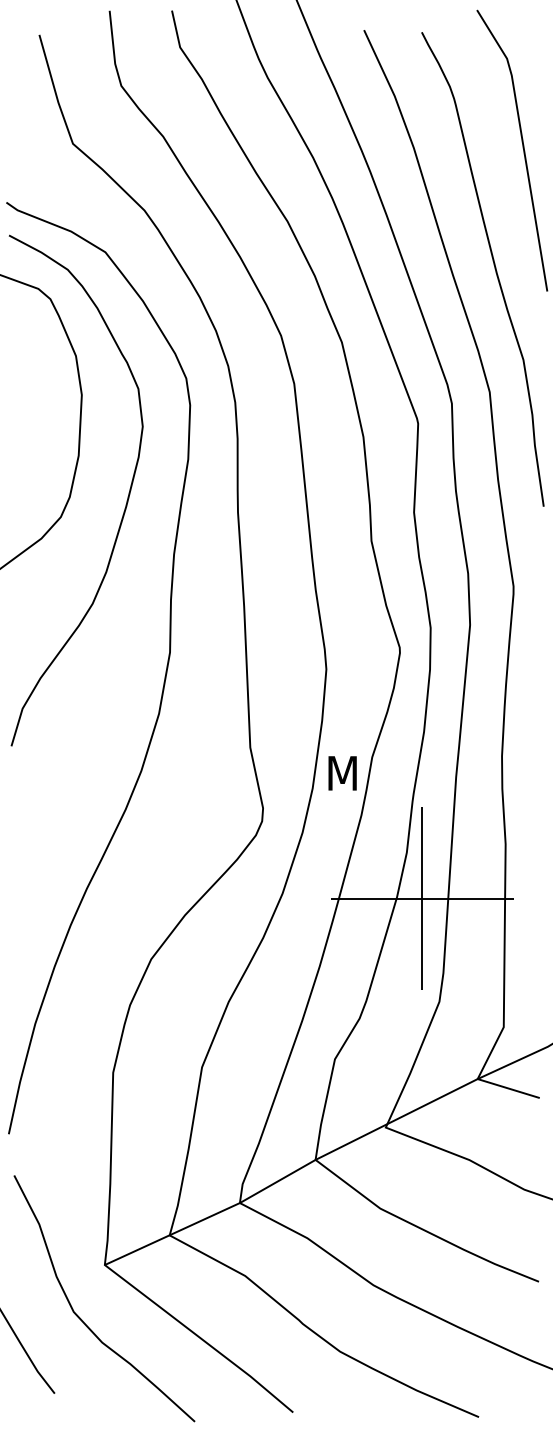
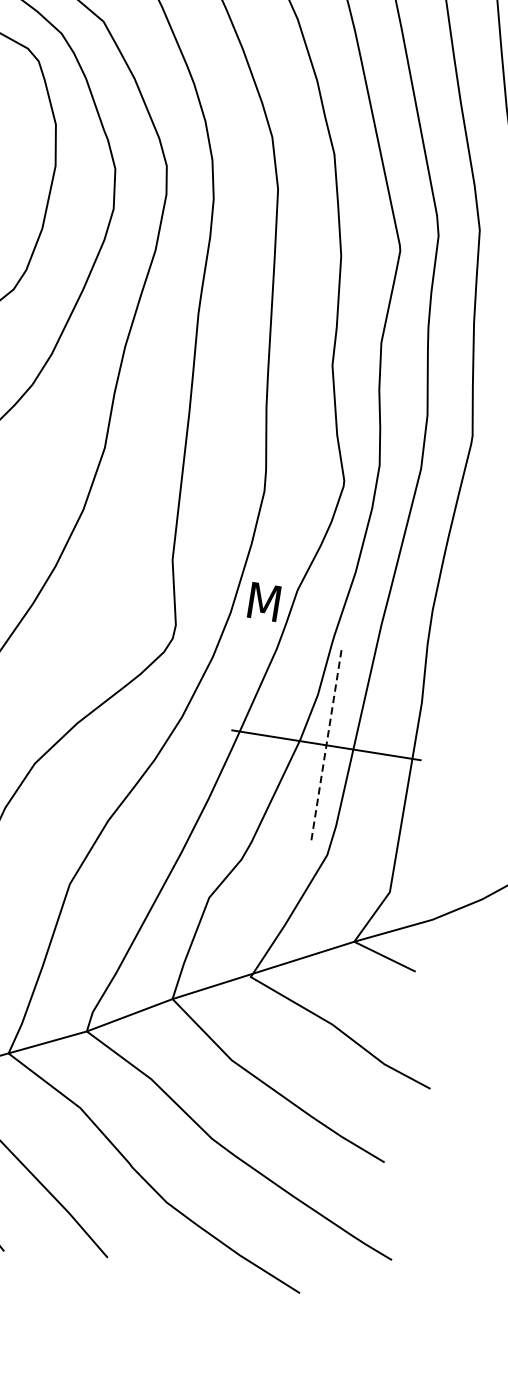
line: (422, 898) -> (326, 745), solid -> dashed

